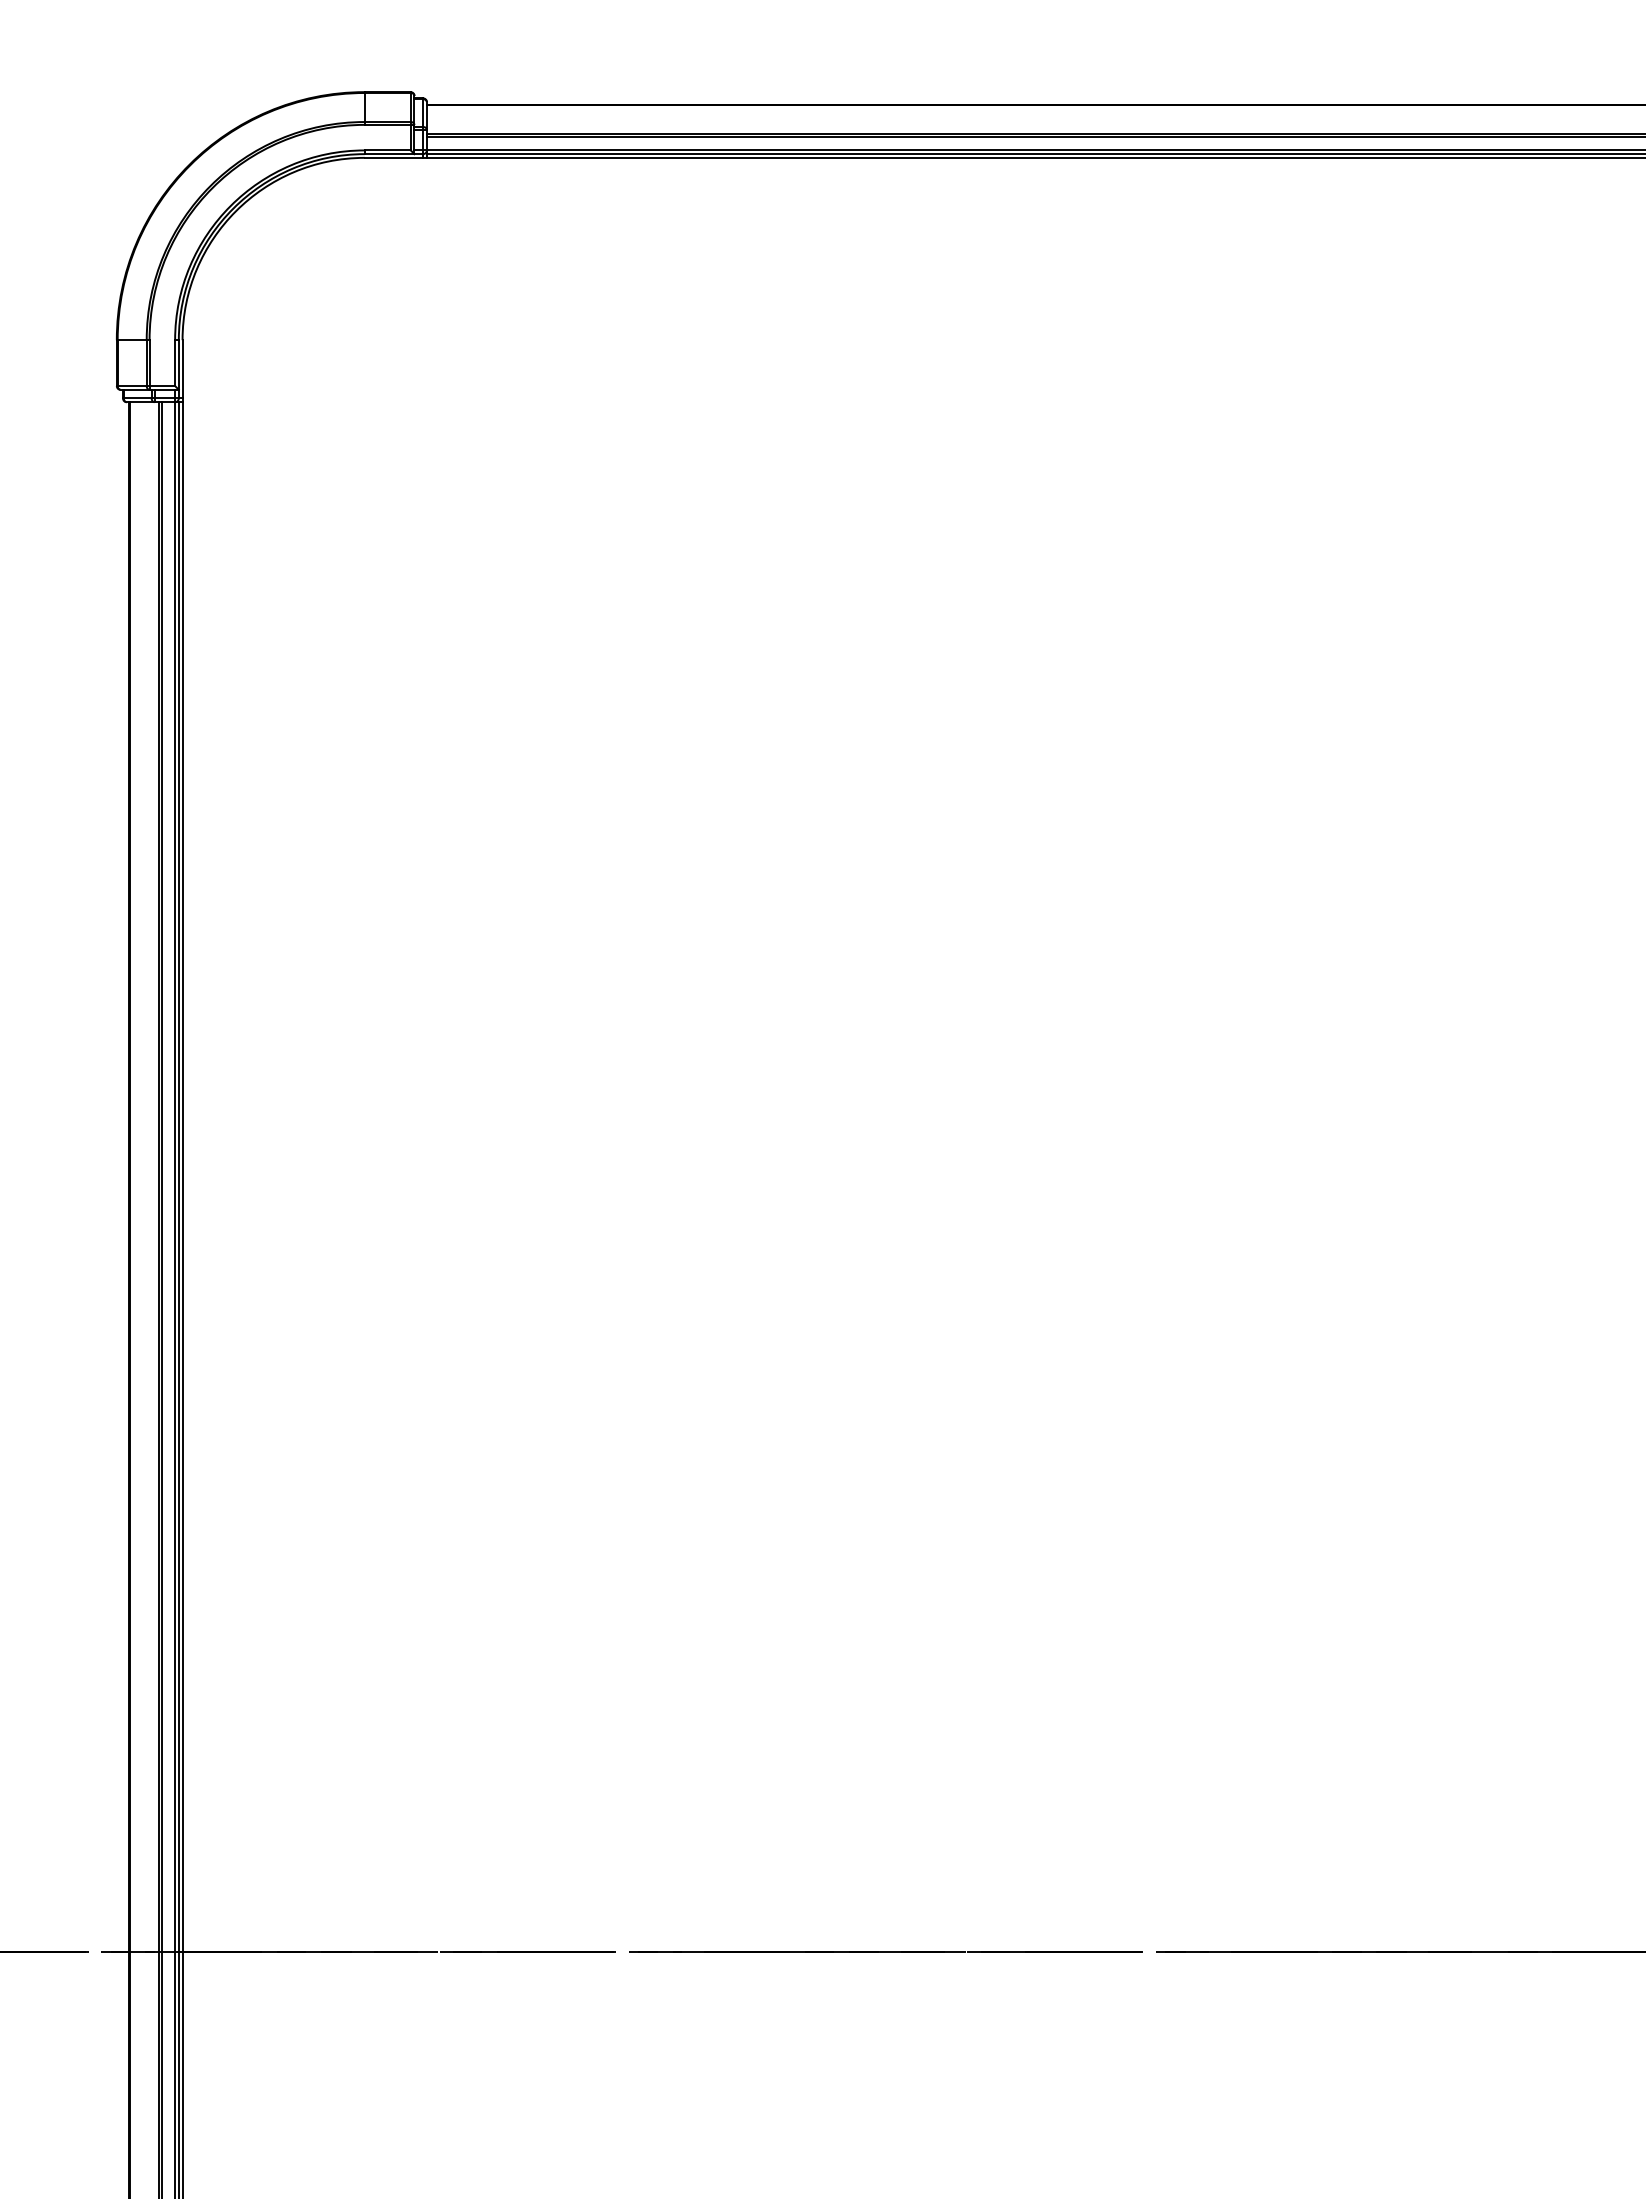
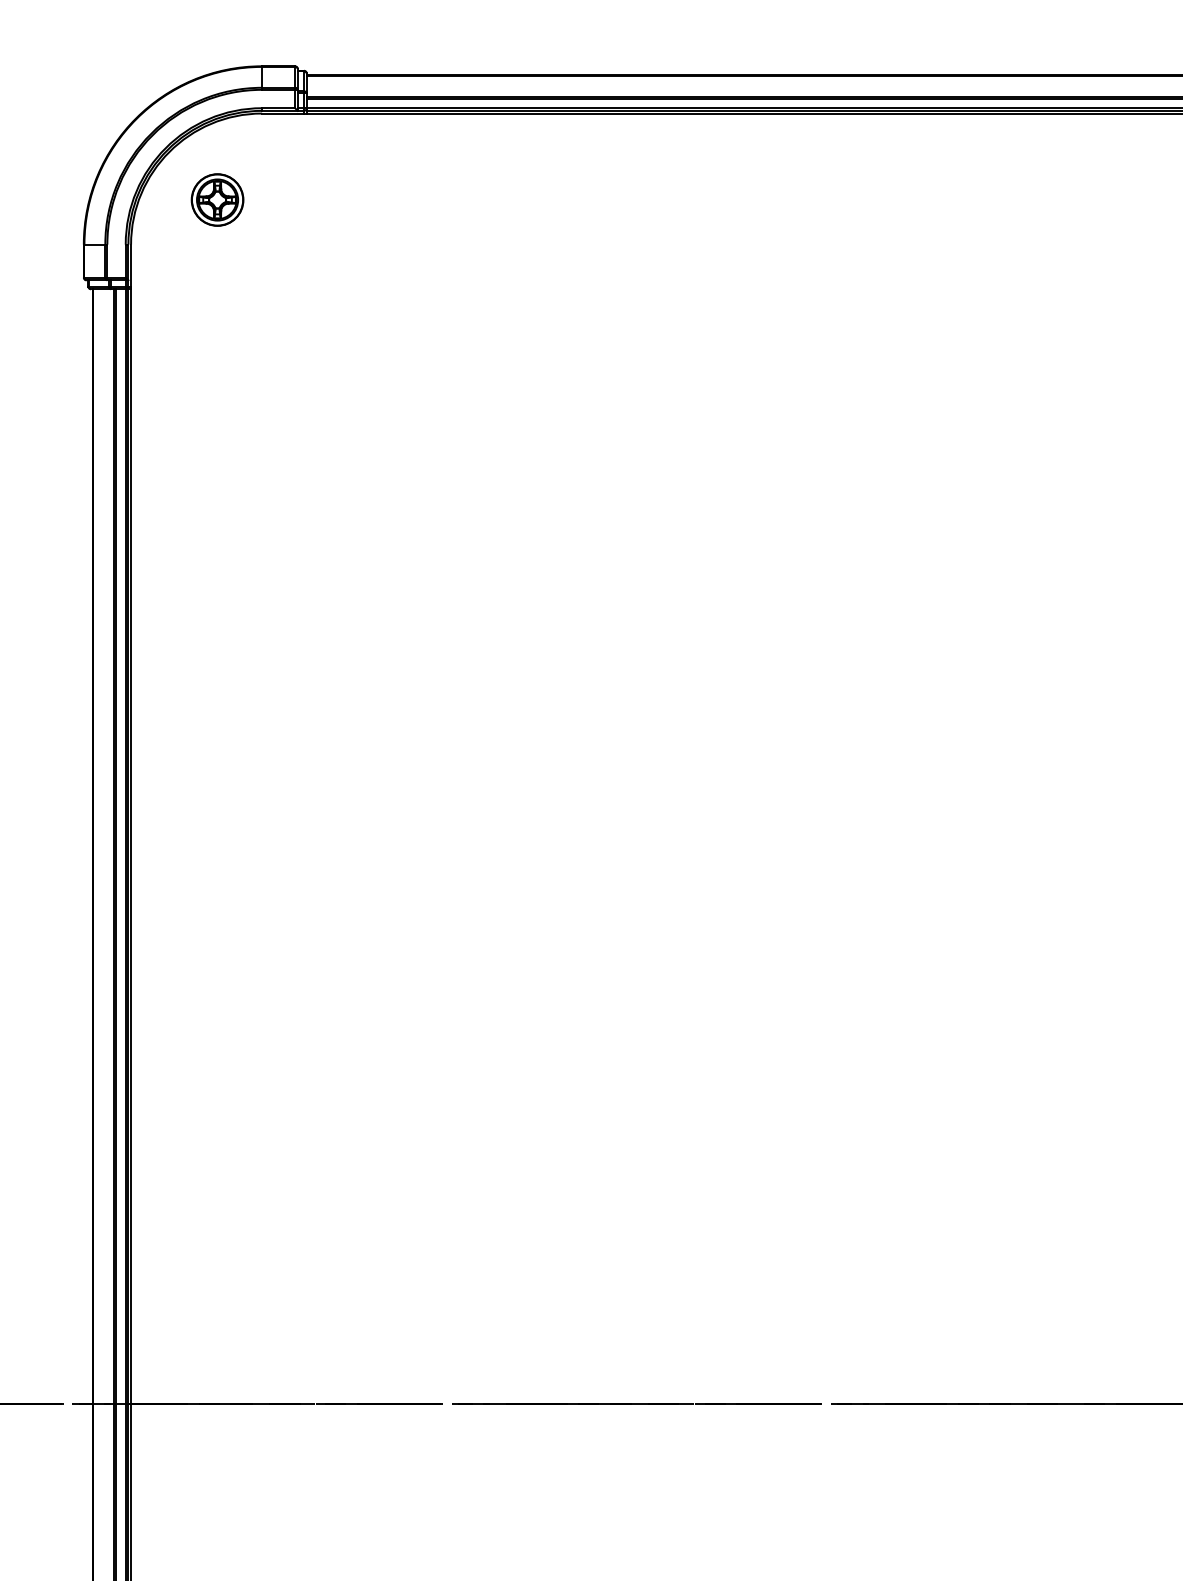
part: (302, 277) -> (217, 199), added

